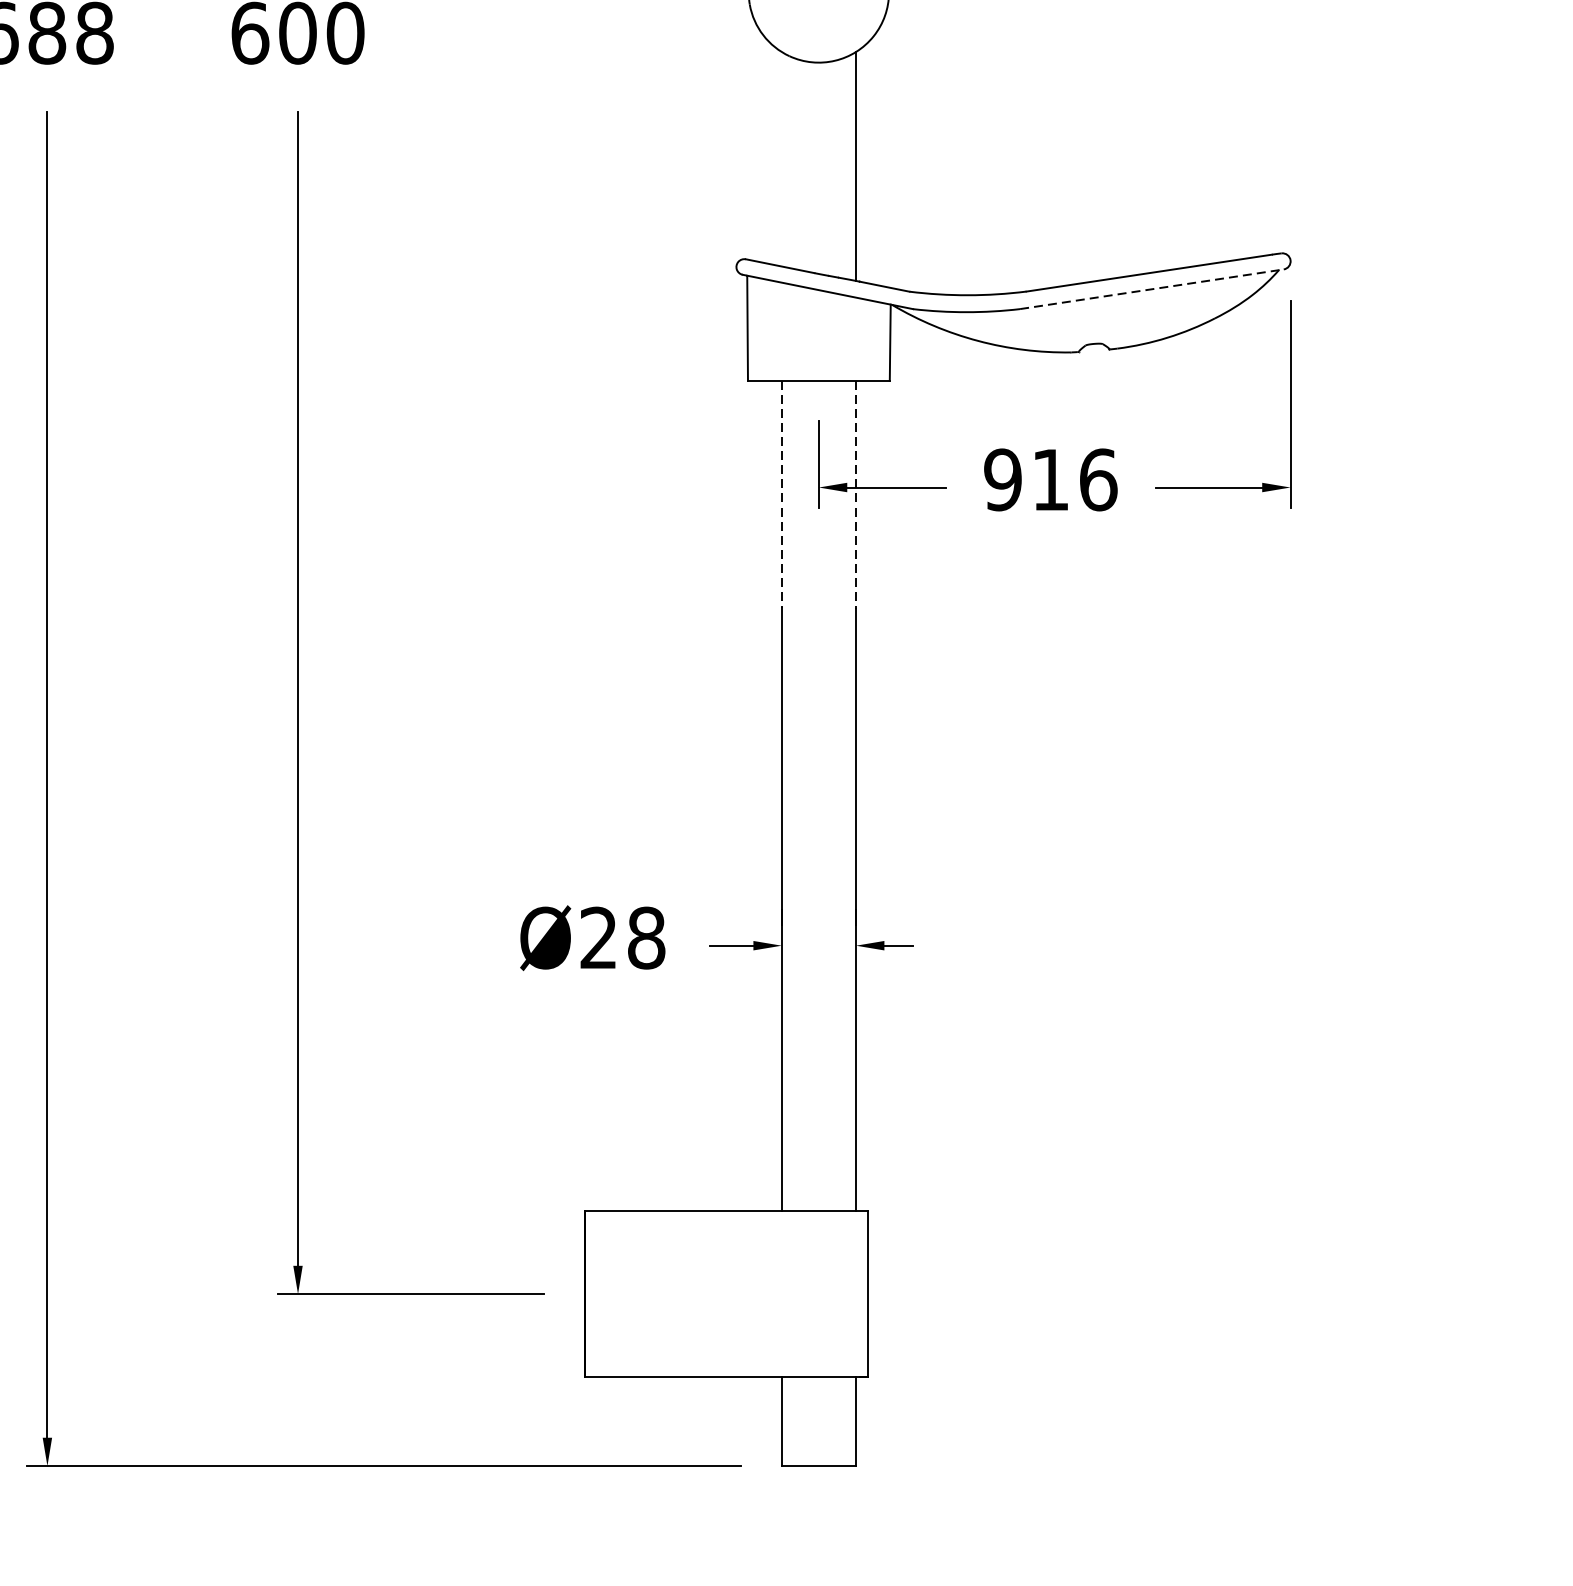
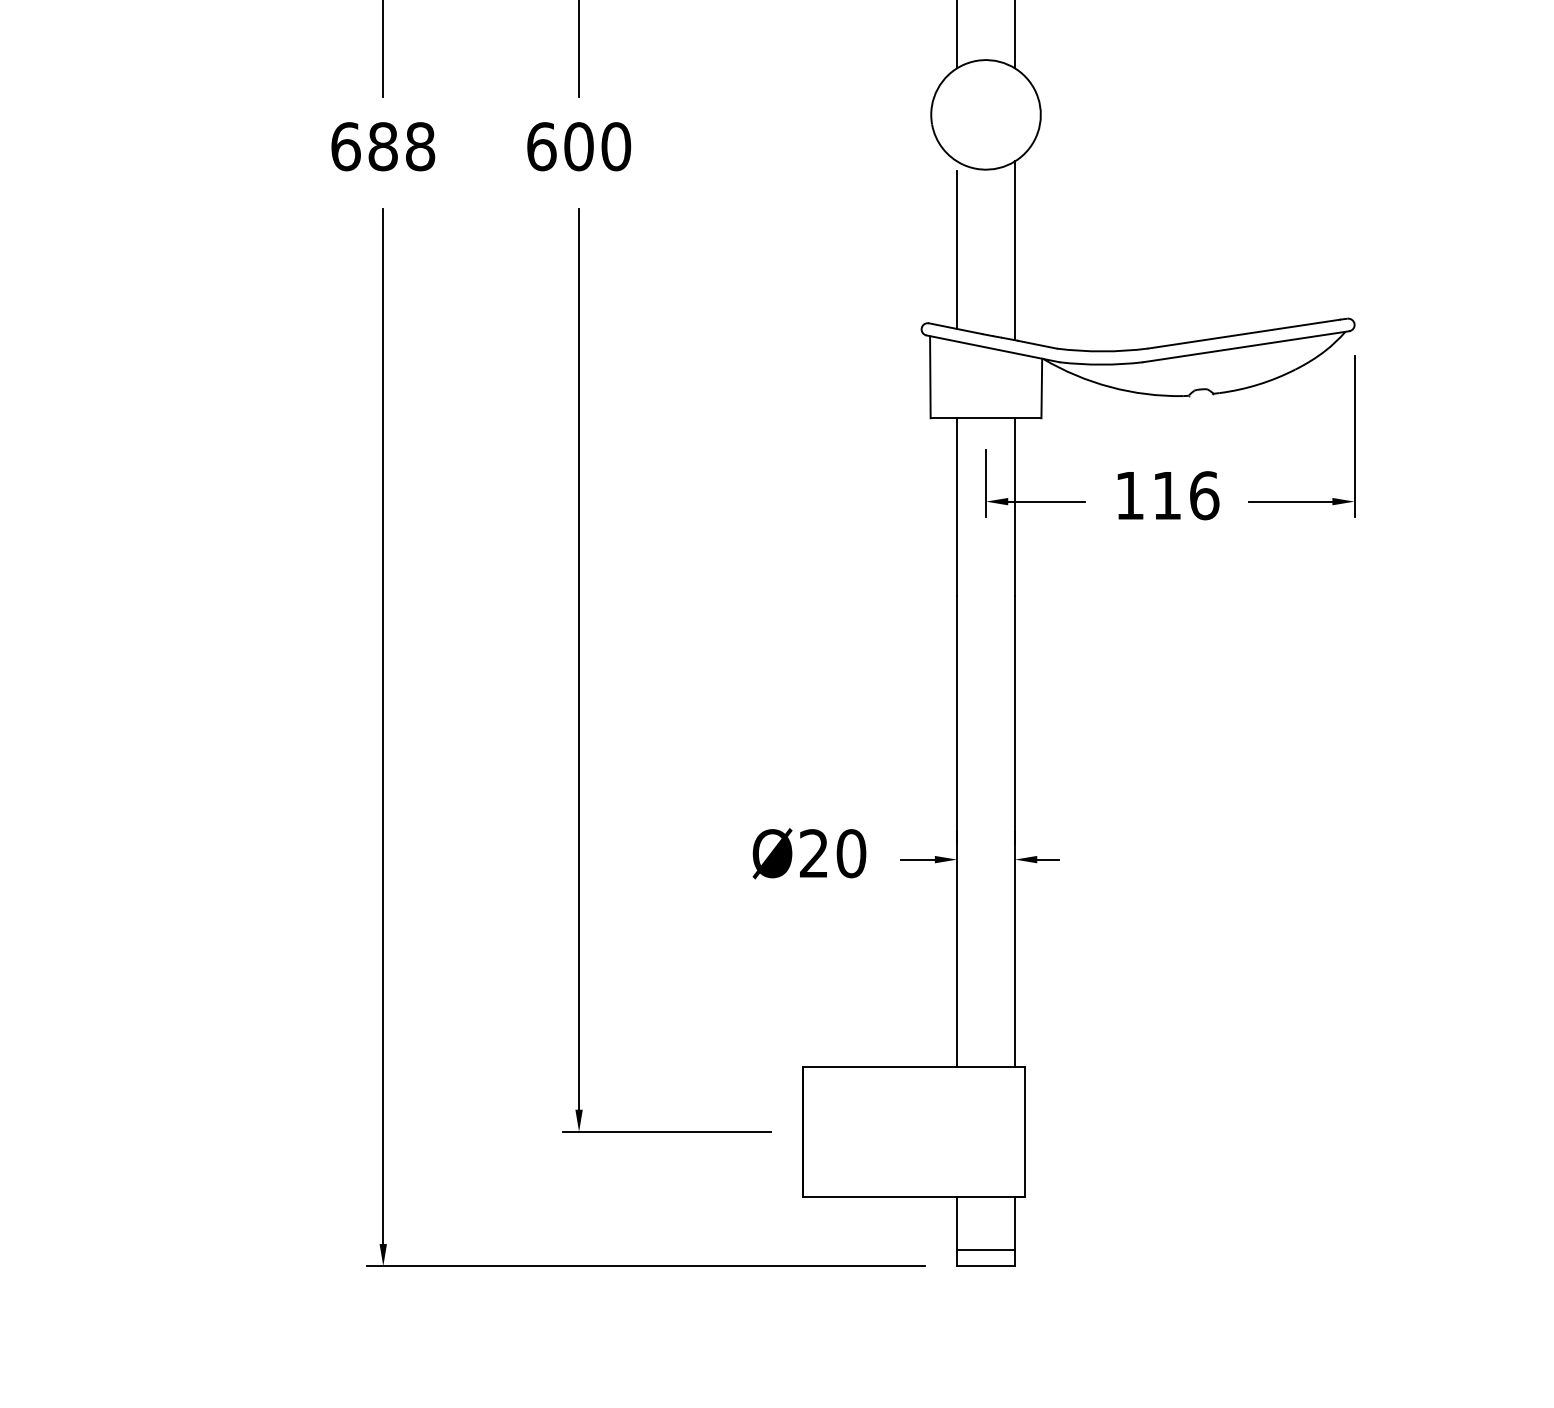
line: (782, 164) -> (957, 249), added
line: (1152, 288) -> (1246, 346), dashed -> solid
text: (1002, 479) -> (1129, 495), 916 -> 116
line: (782, 495) -> (957, 507), dashed -> solid
line: (856, 495) -> (1015, 507), dashed -> solid
text: (646, 937) -> (851, 853), Ø28 -> Ø20
line: (819, 1445) -> (986, 1250), added

